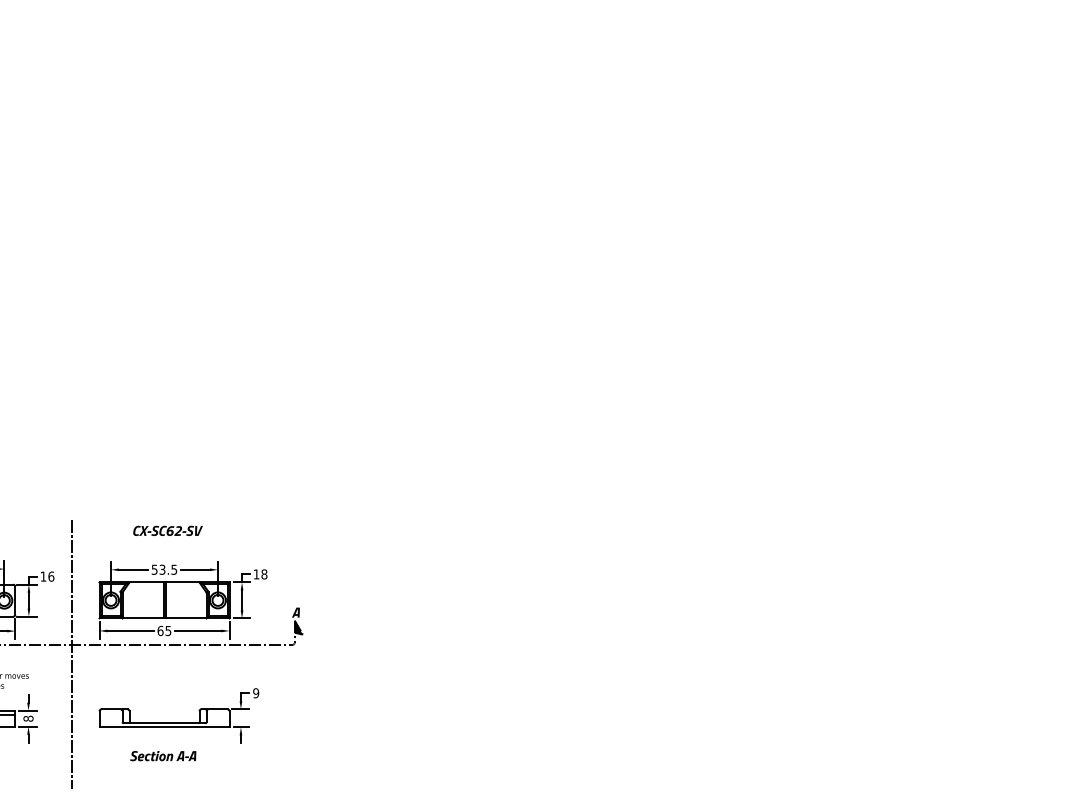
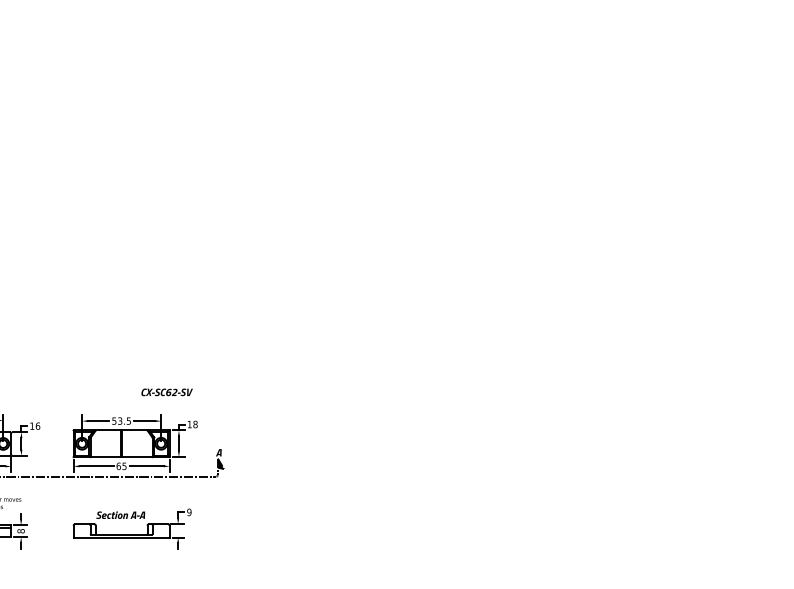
text: (167, 530) -> (166, 392), moved
line: (72, 654) -> (53, 483), removed
text: (163, 756) -> (120, 515), moved

